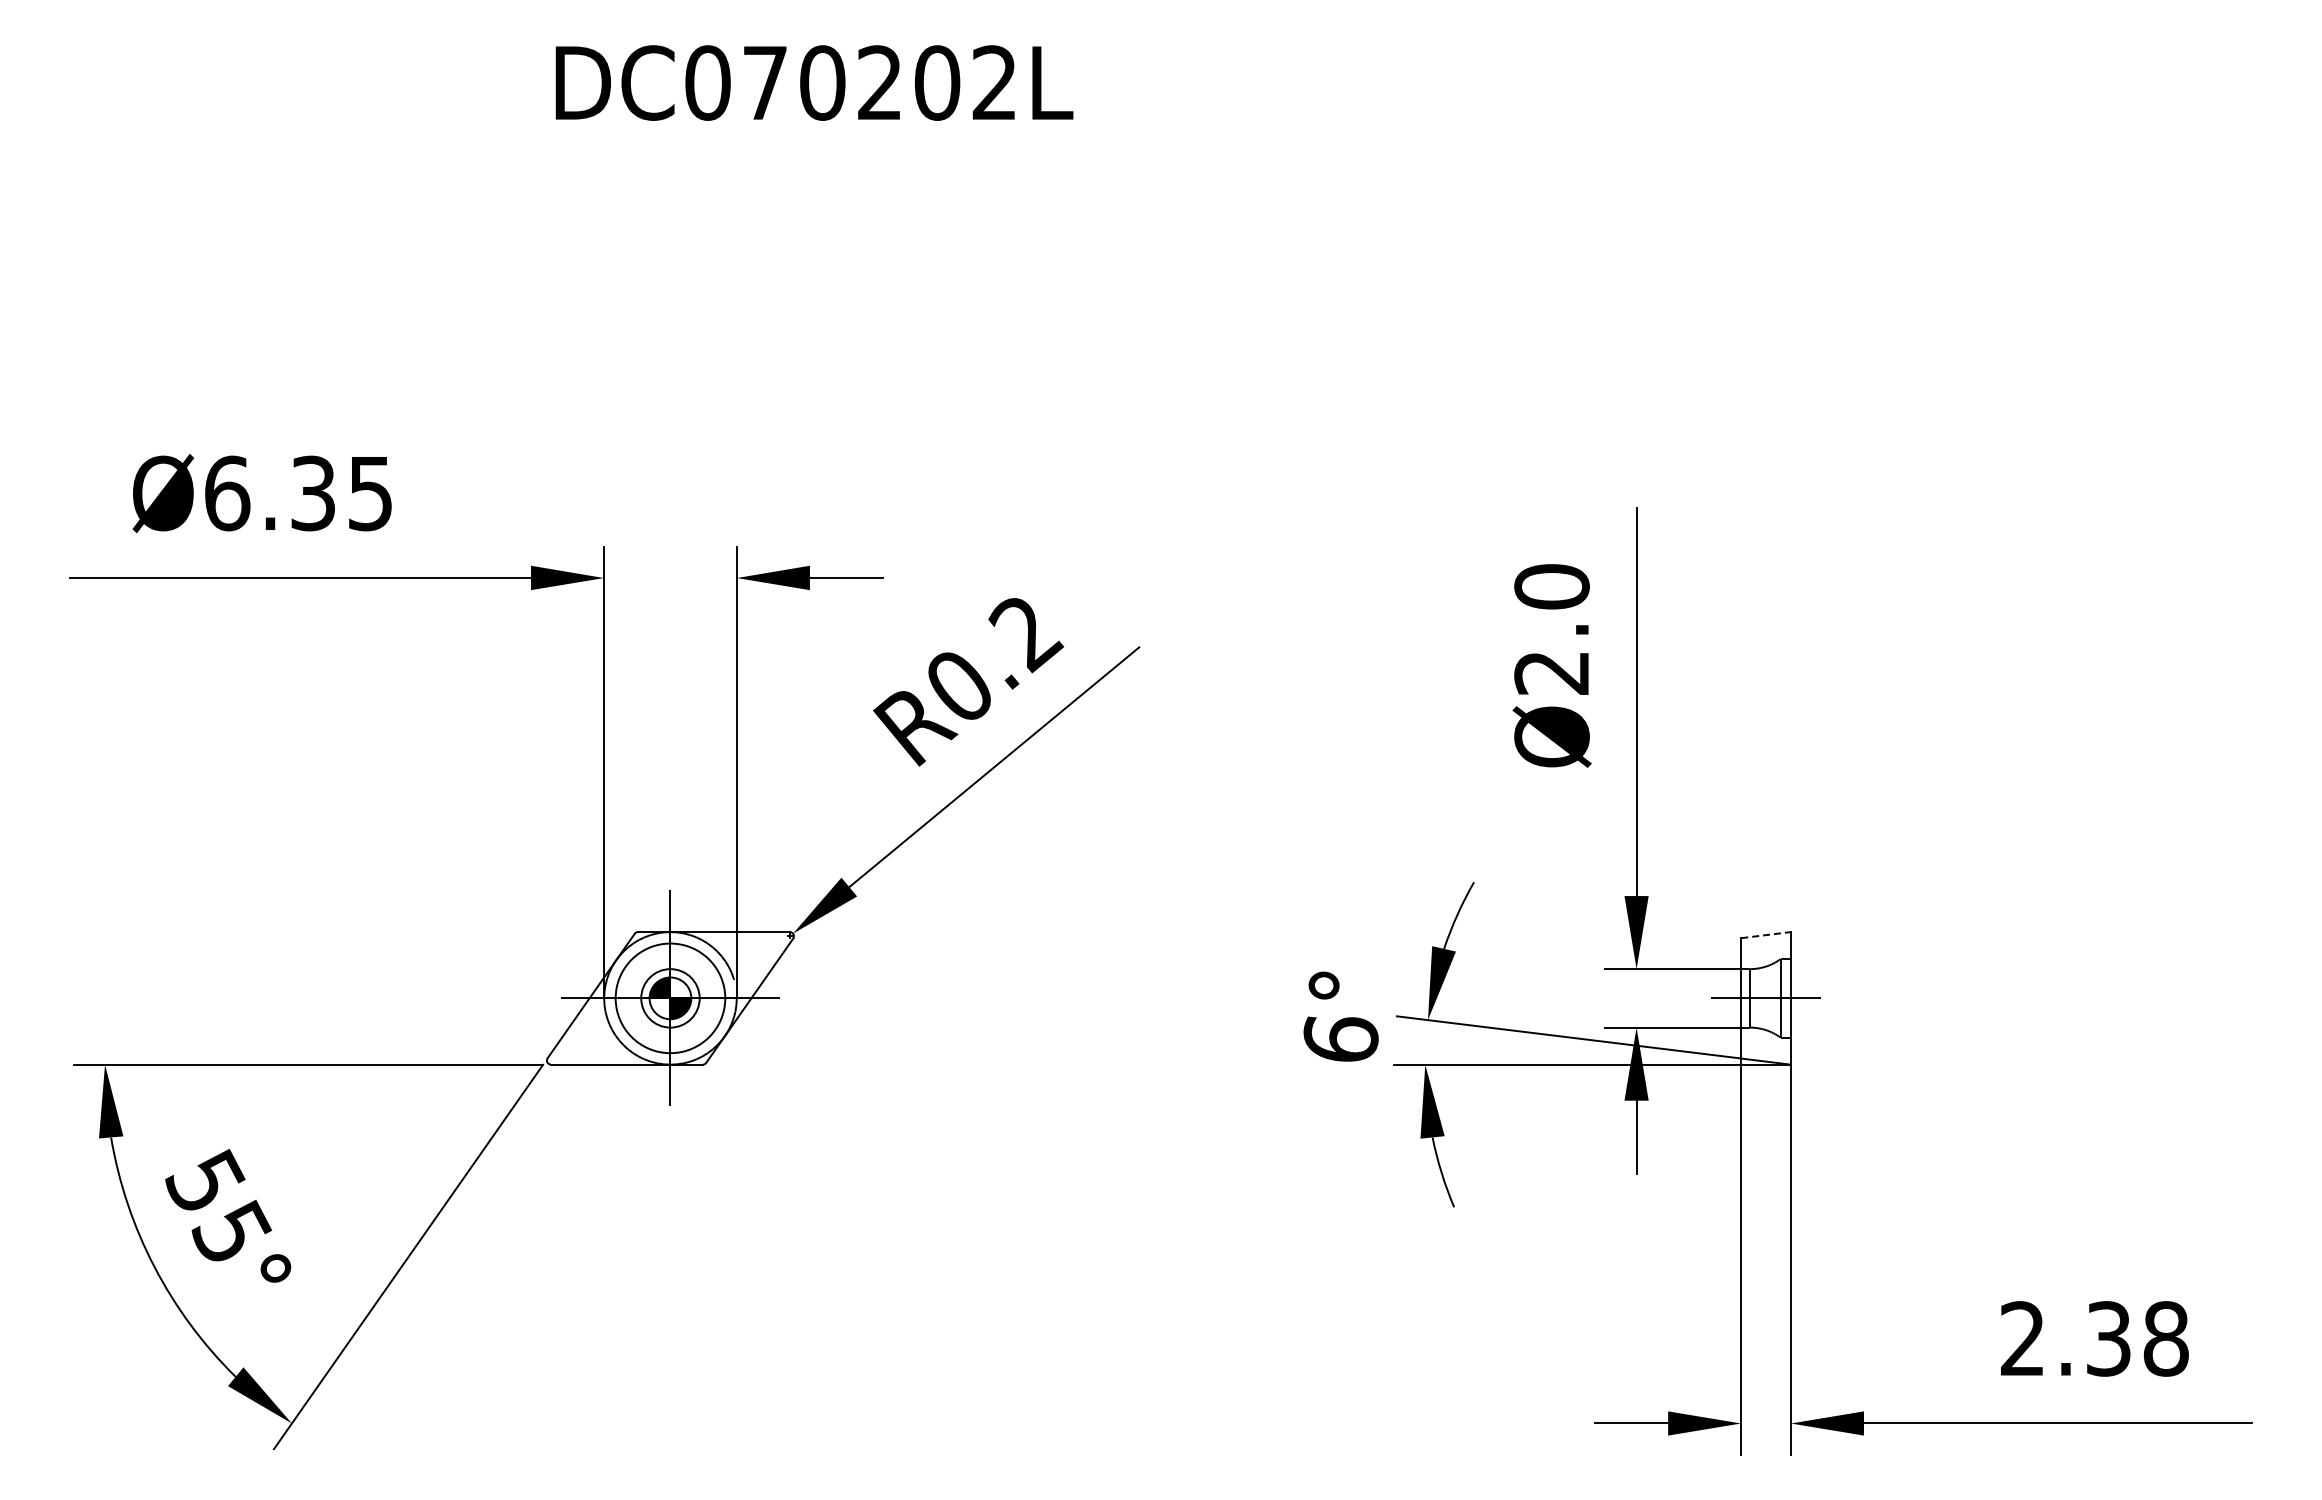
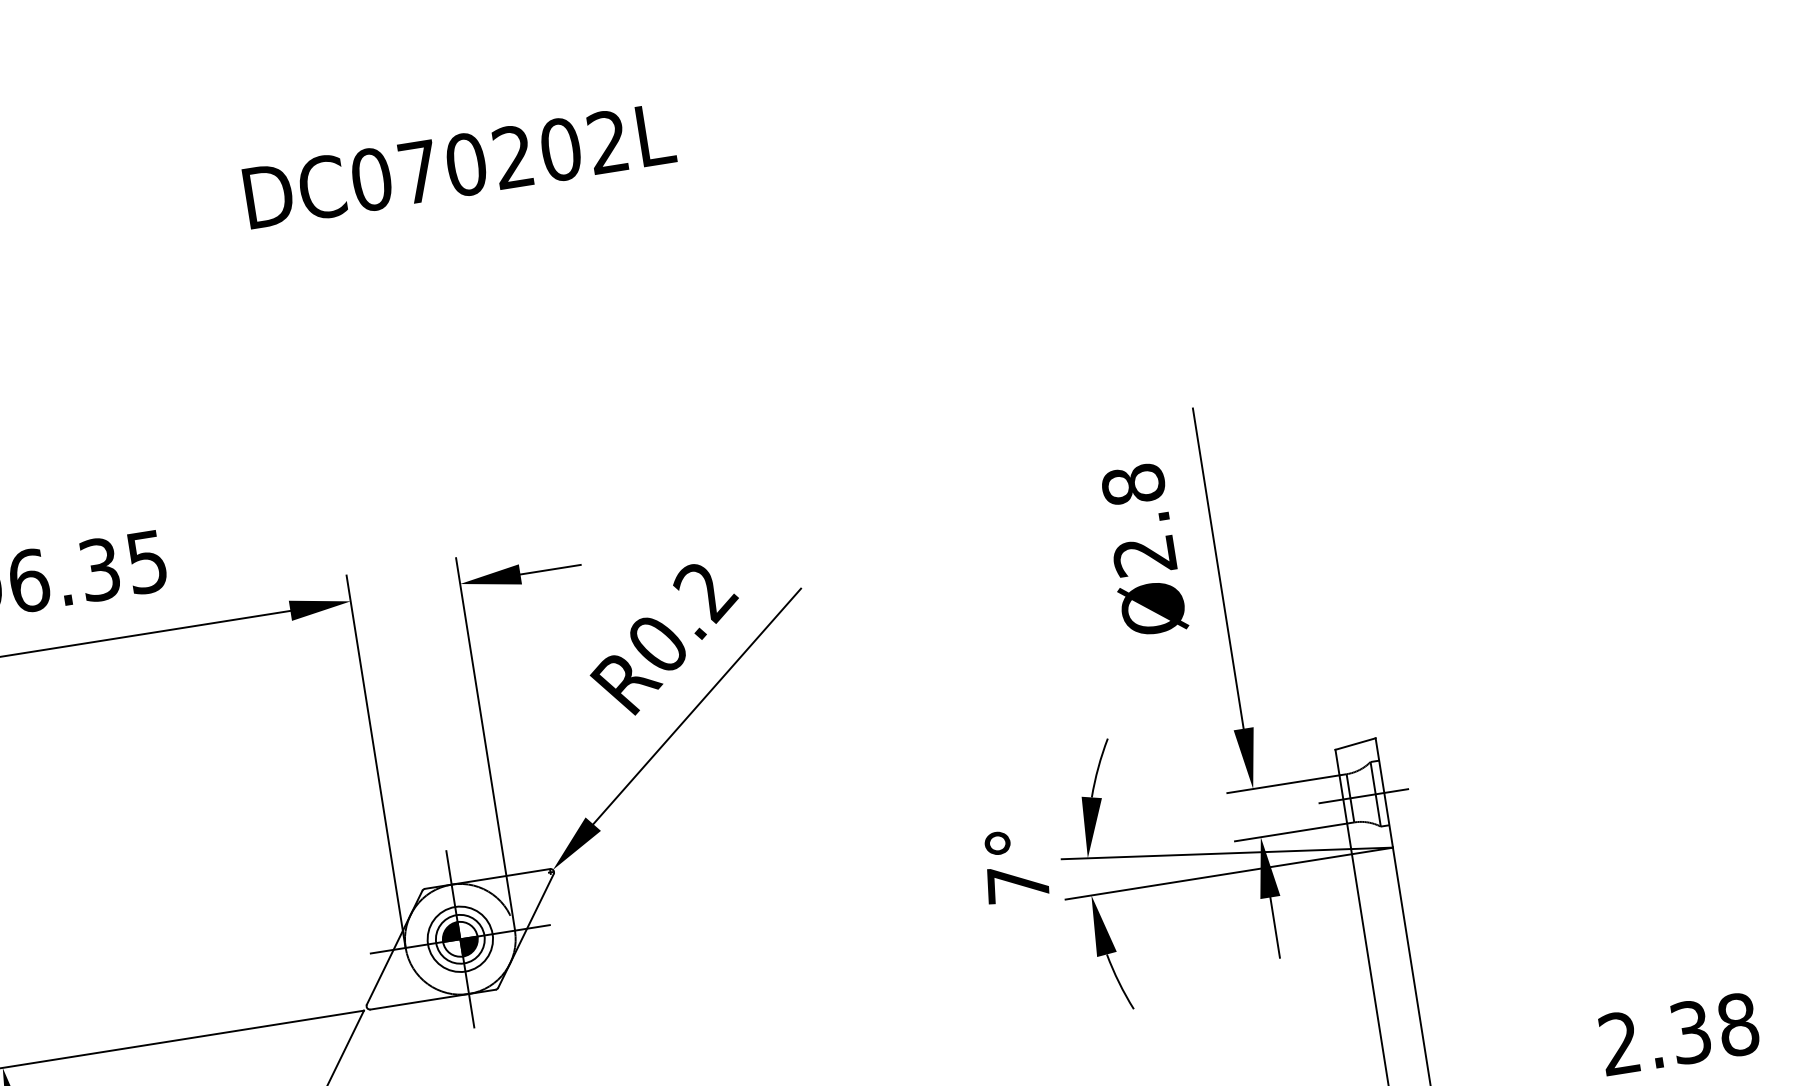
text: (1551, 586) -> (1133, 484), Ø2.0 -> Ø2.8
line: (1766, 935) -> (1355, 744), dashed -> solid
circle: (670, 998) -> (460, 939), size x0.71
text: (1340, 1037) -> (1017, 884), 6° -> 7°

